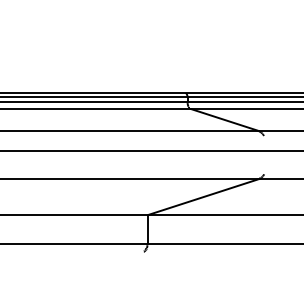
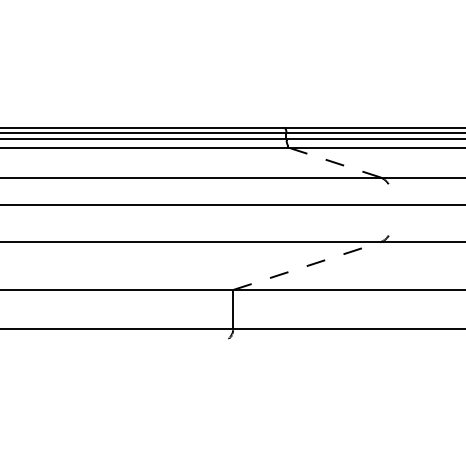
line: (224, 119) -> (335, 162), solid -> dashed
line: (203, 197) -> (307, 266), solid -> dashed

